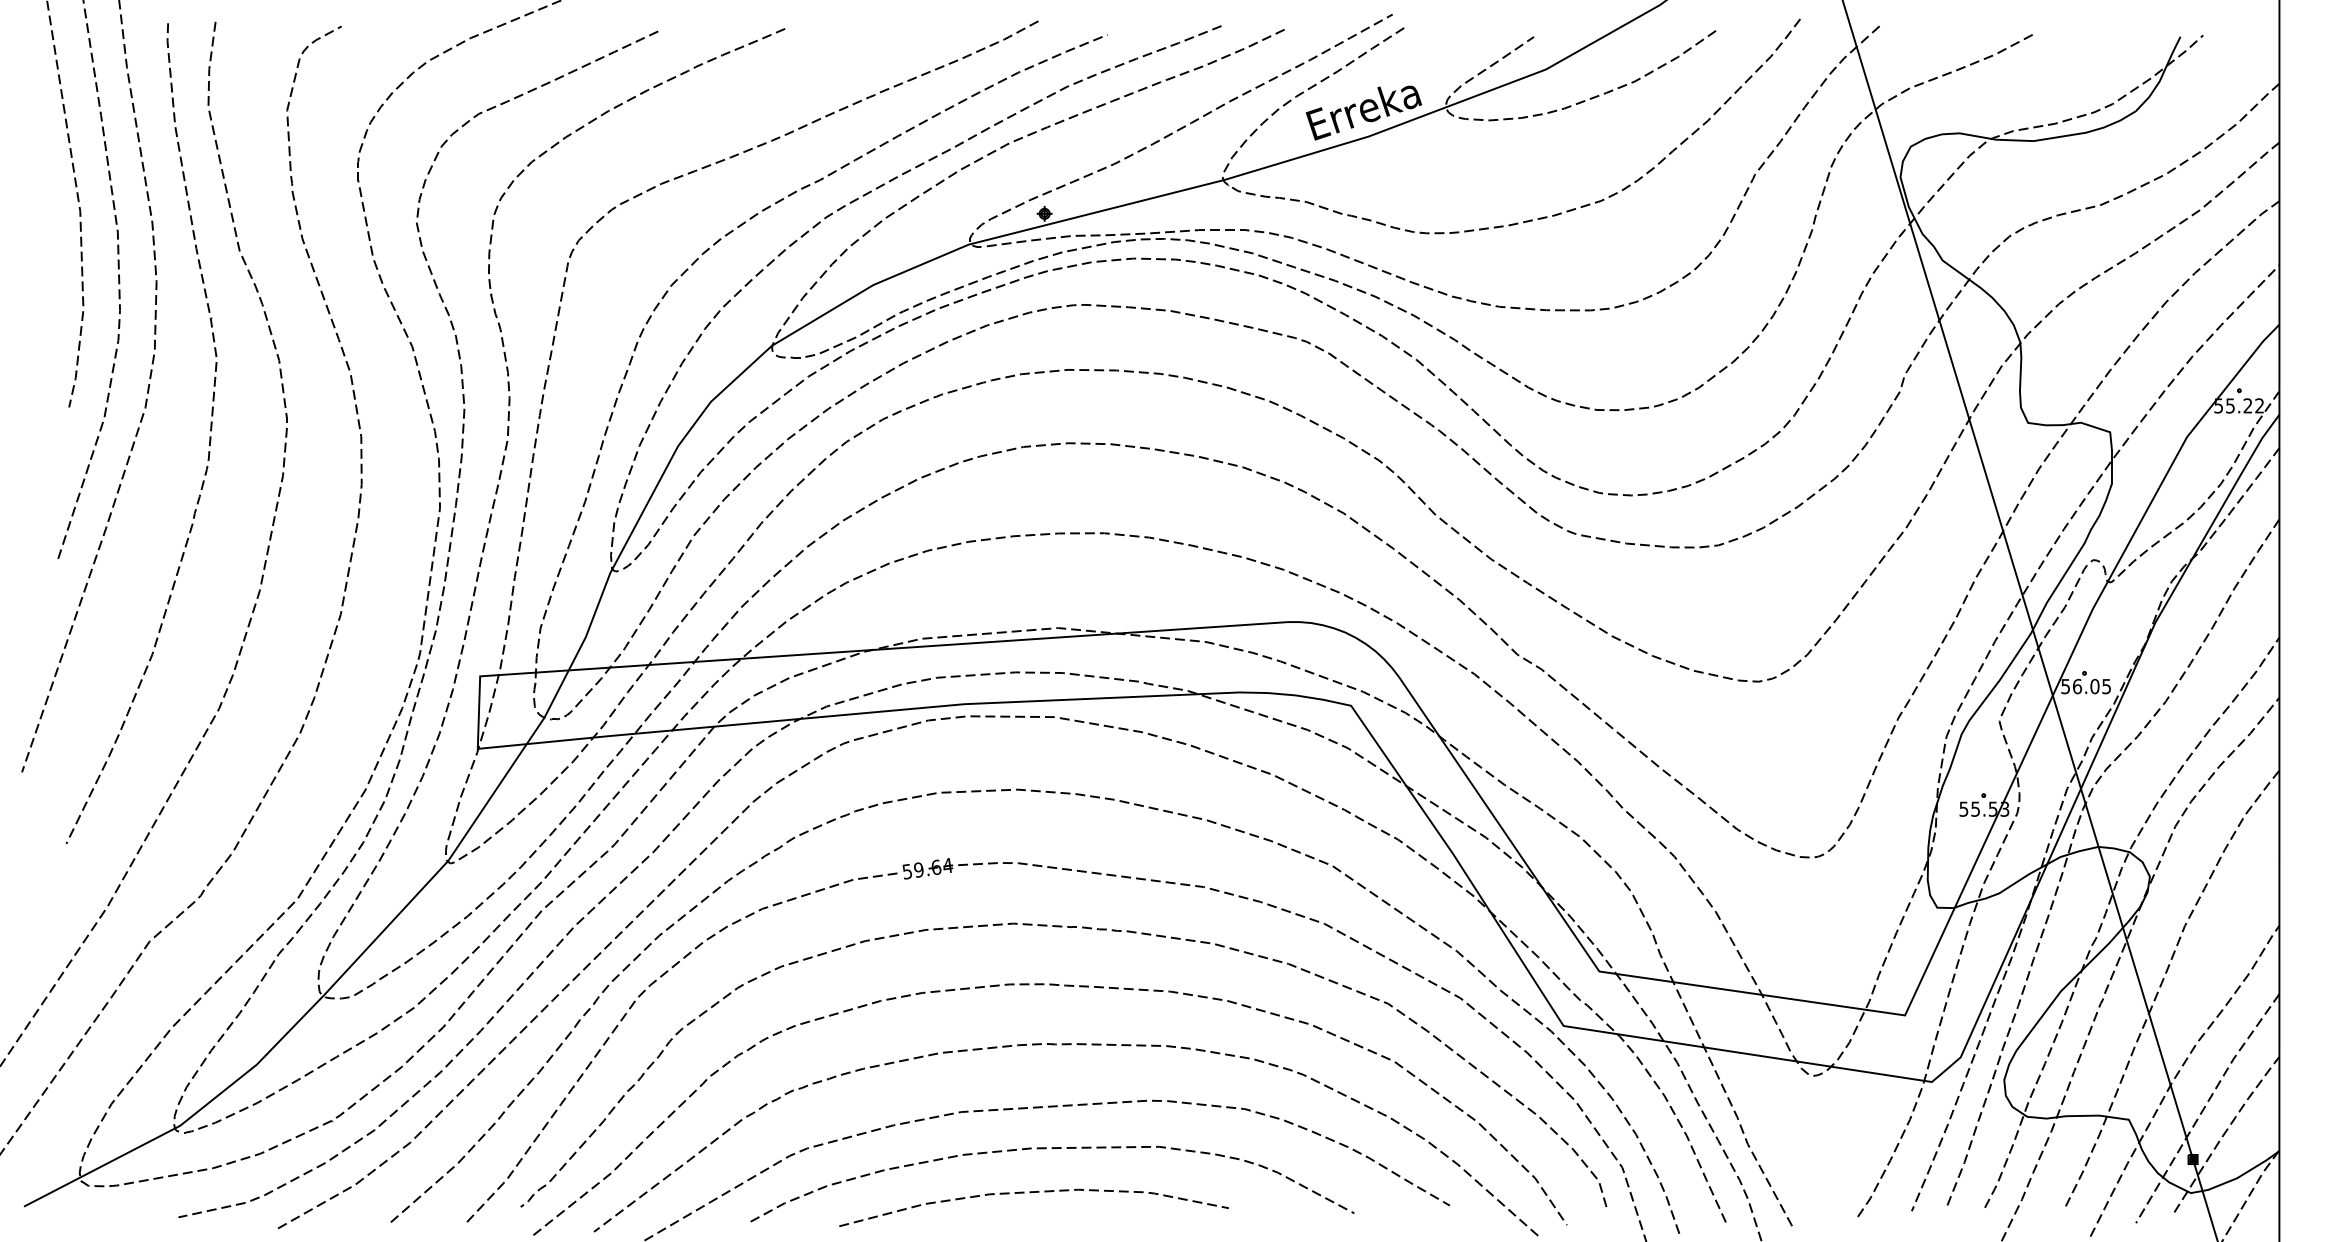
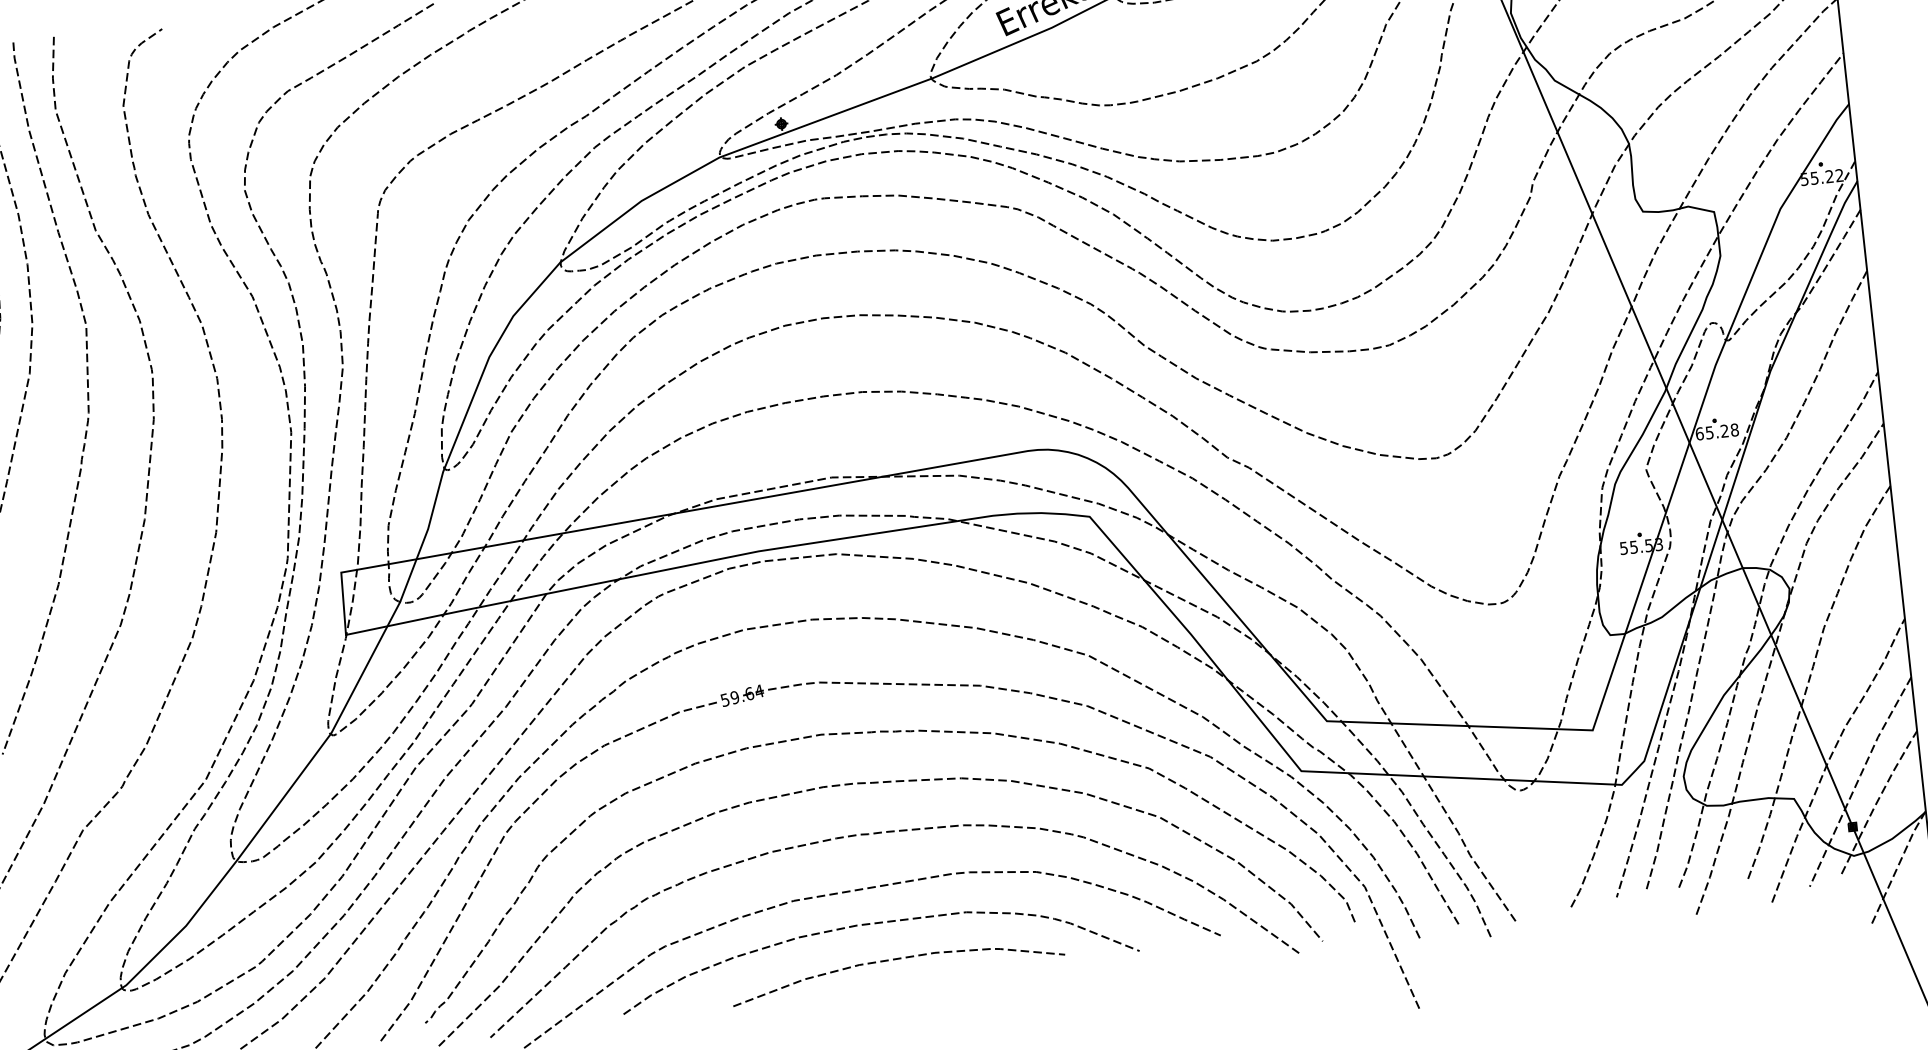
text: (2086, 686) -> (1717, 431), 56.05 -> 65.28
curve: (1031, 1193) -> (894, 960), moved

